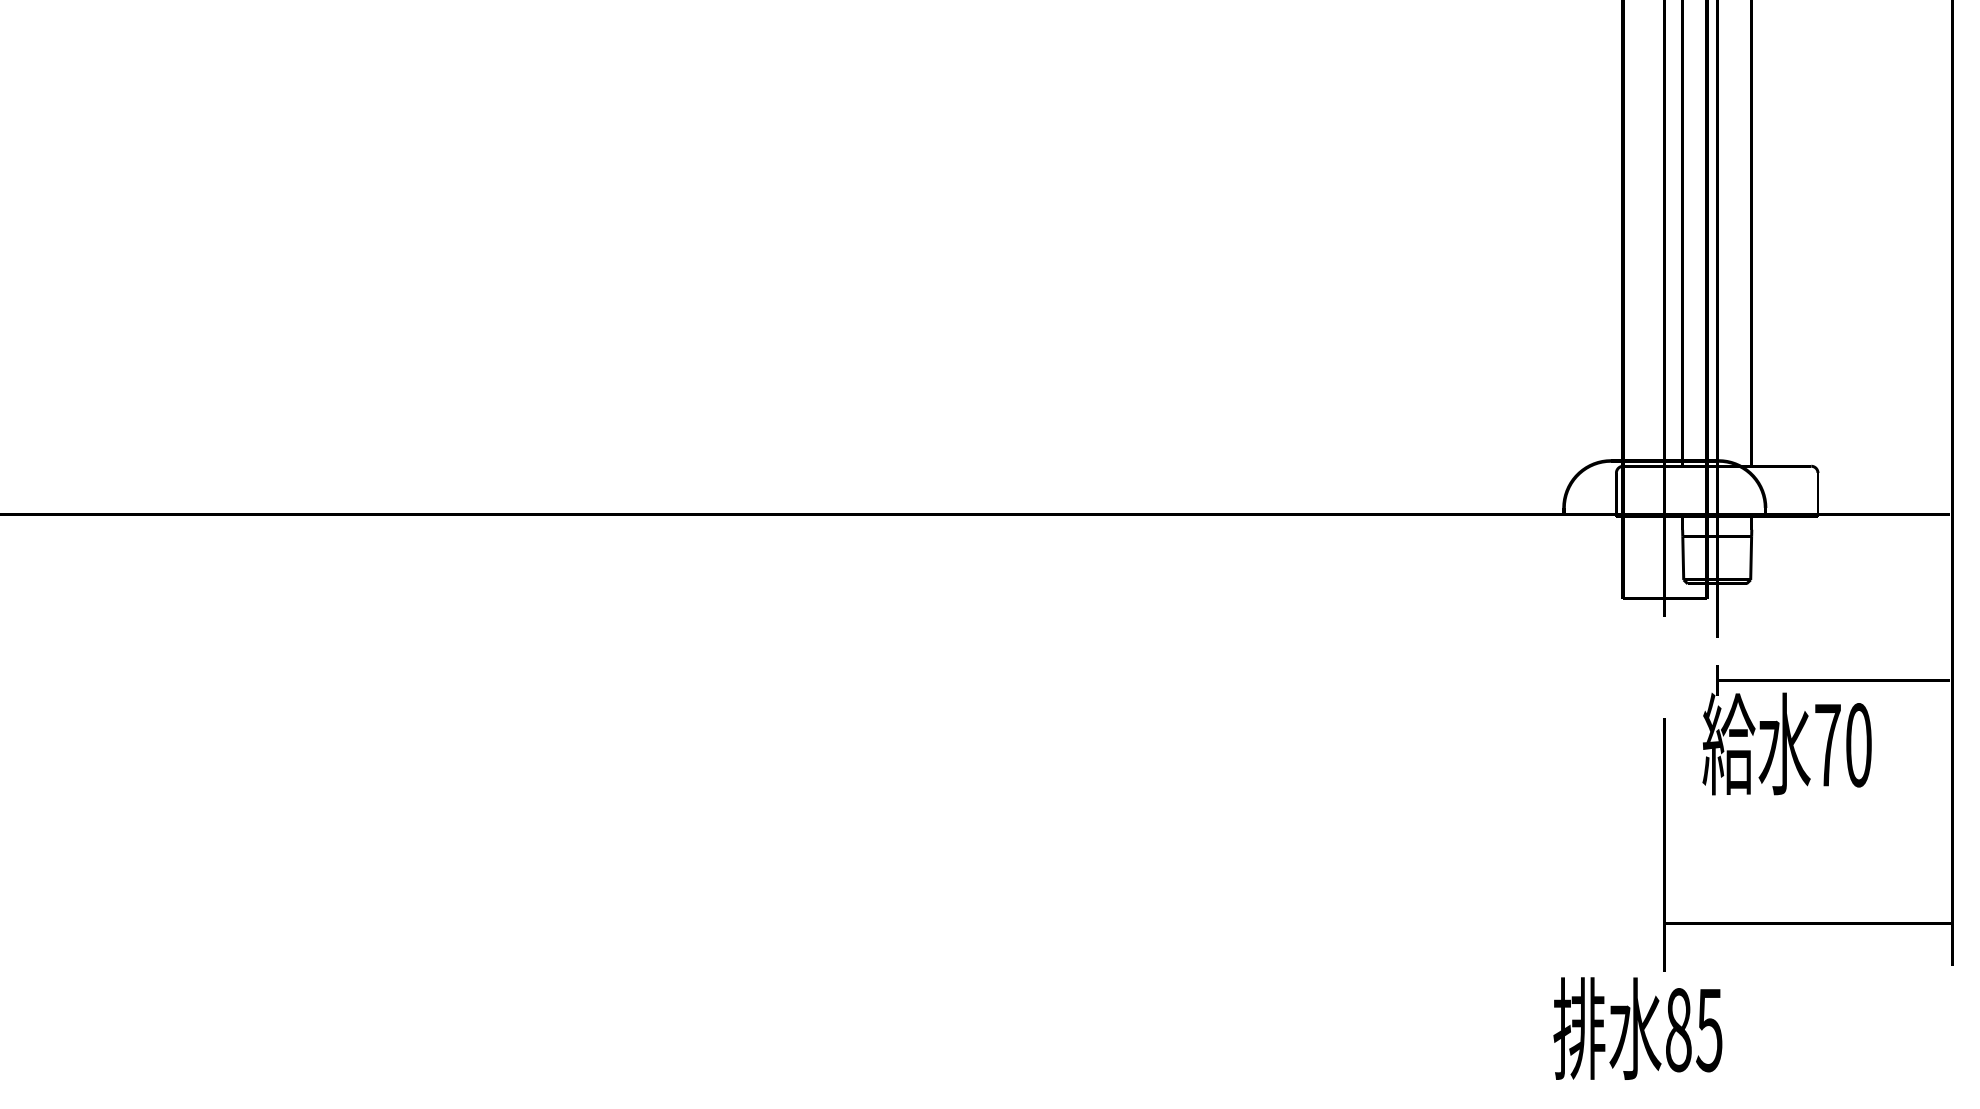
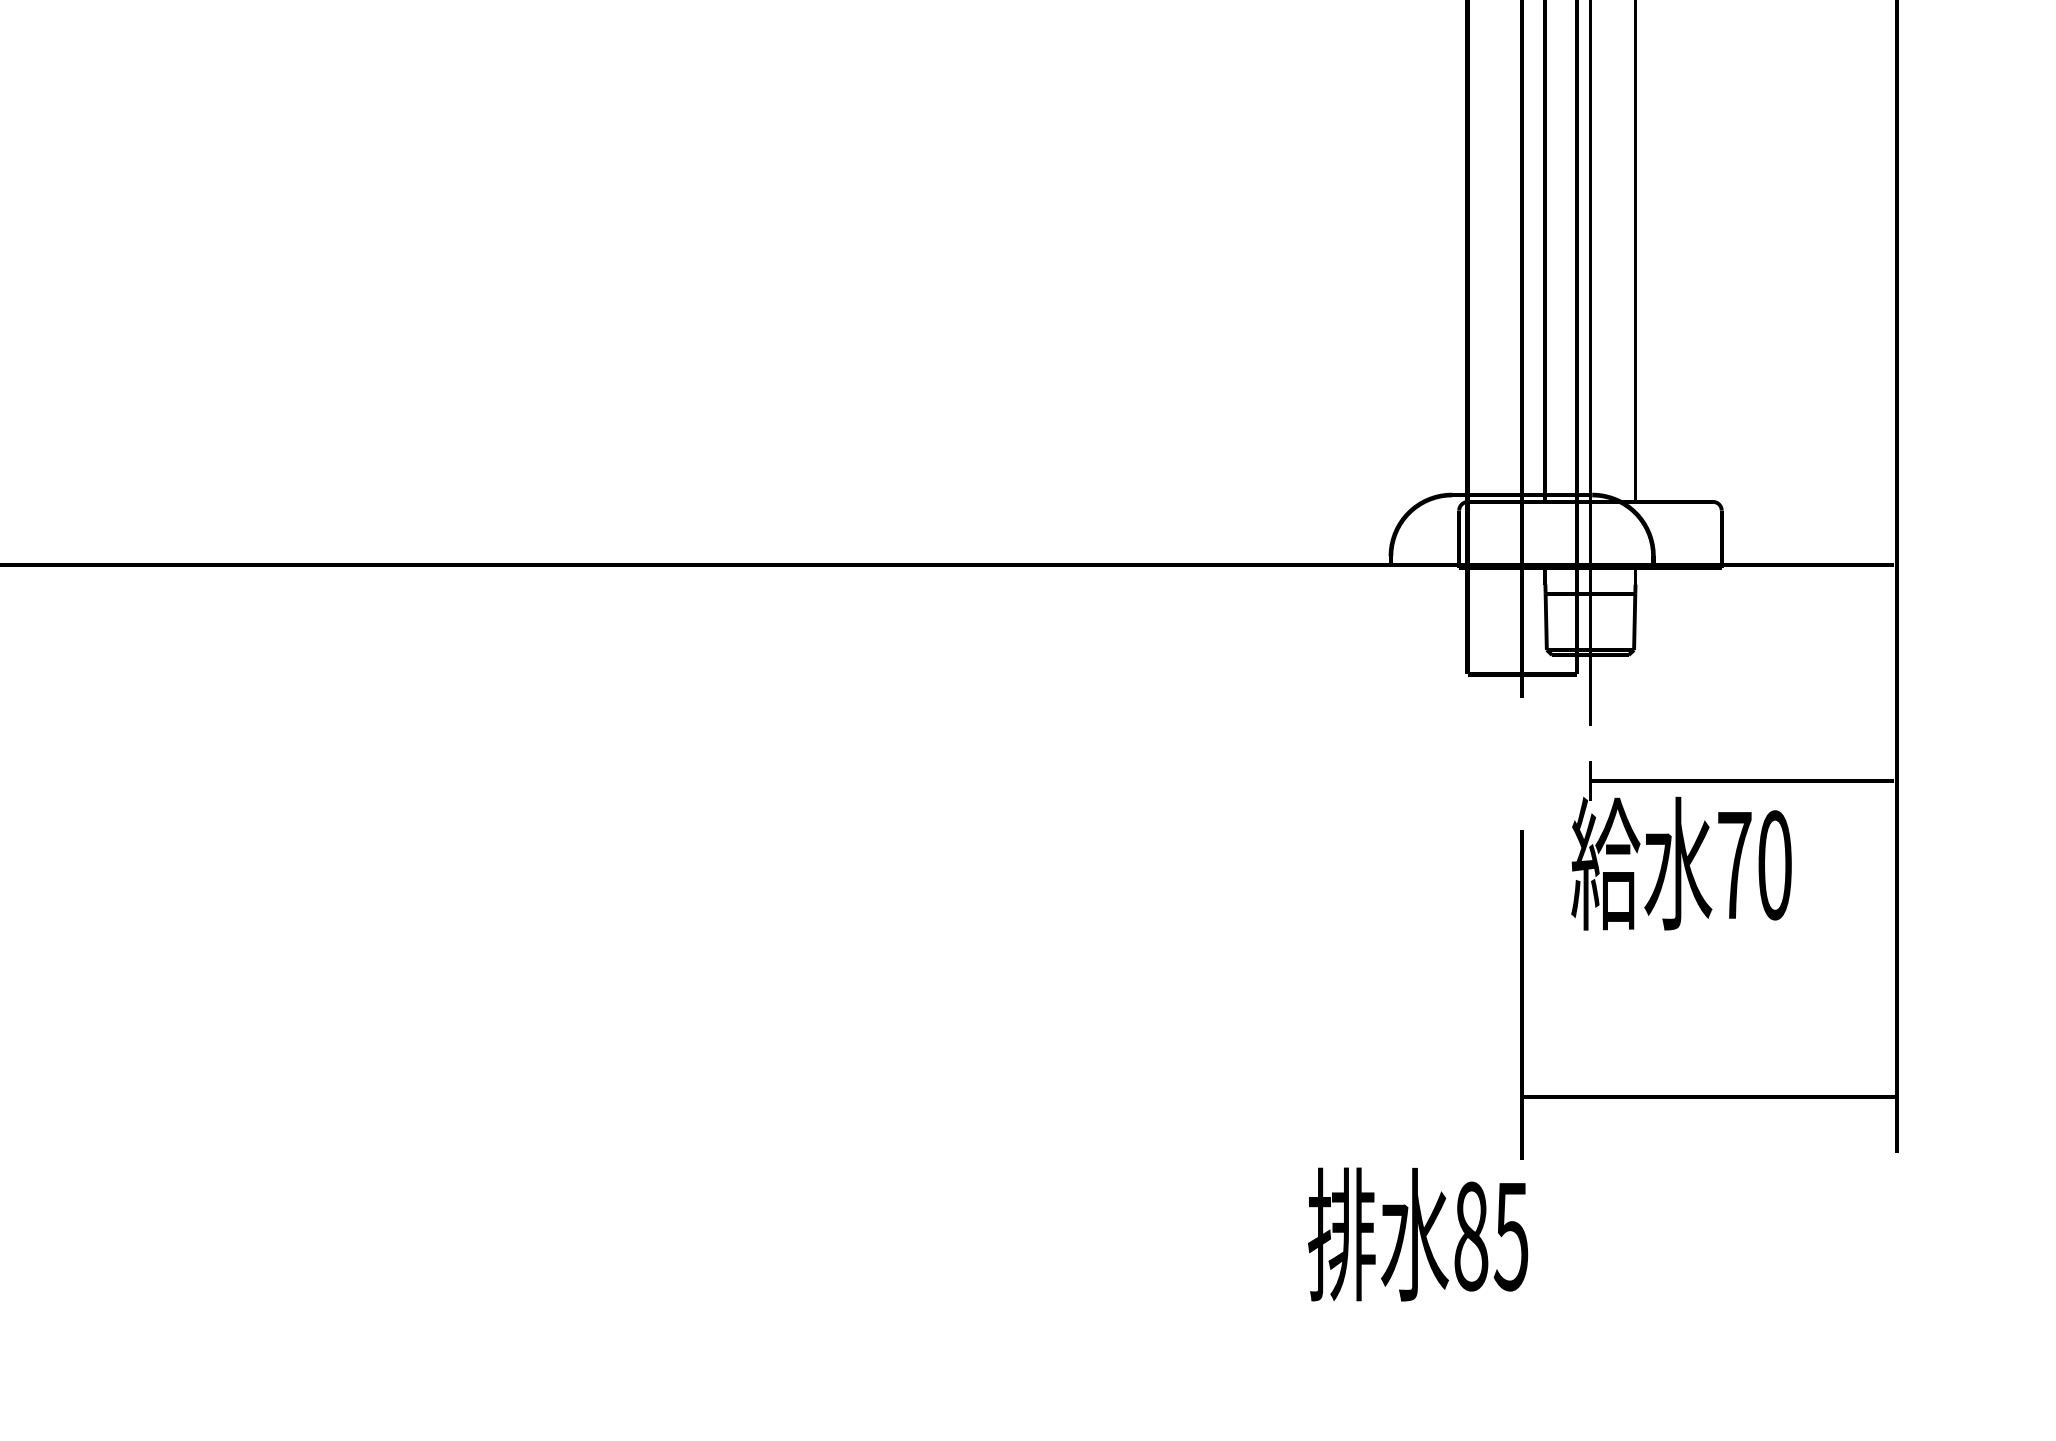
text: (1637, 1028) -> (1417, 1234), moved

